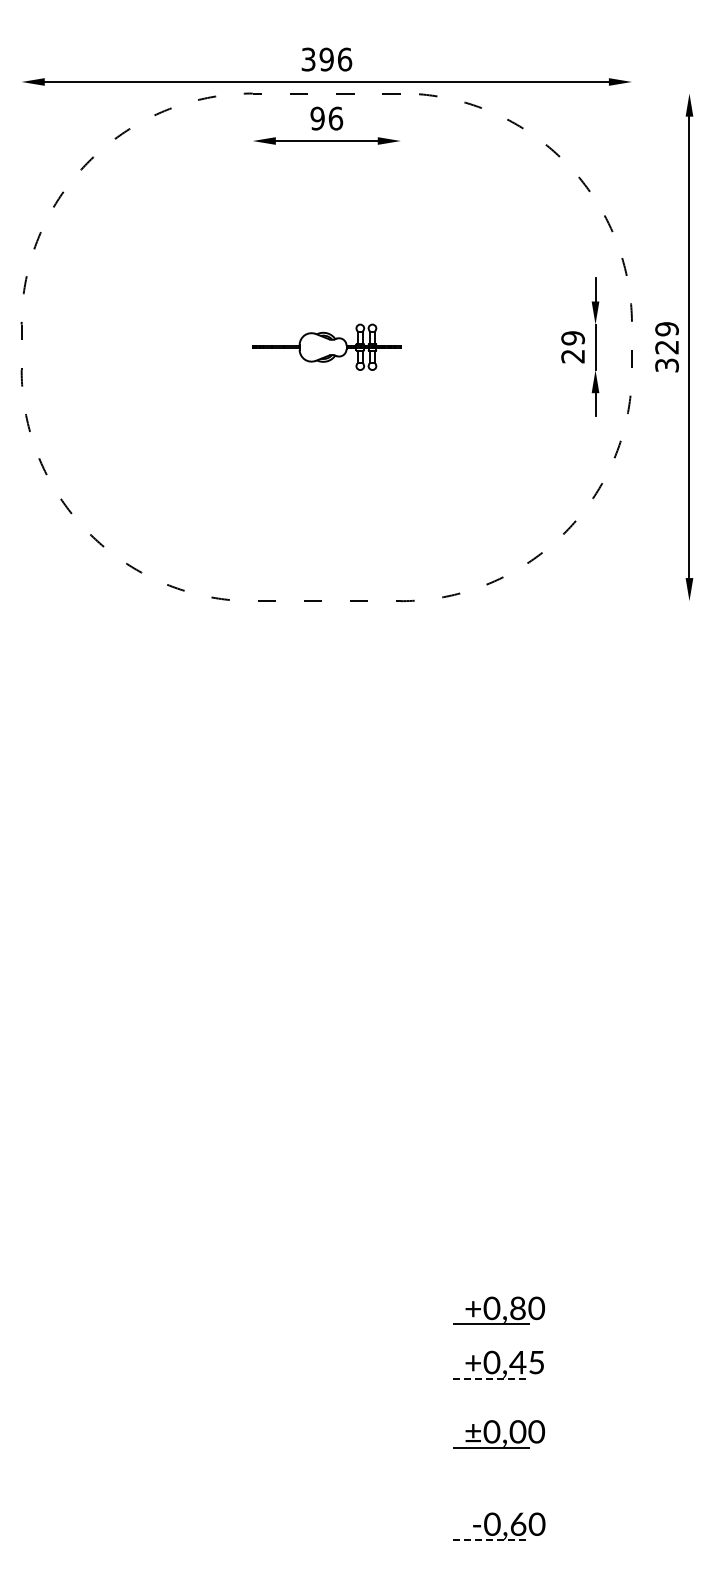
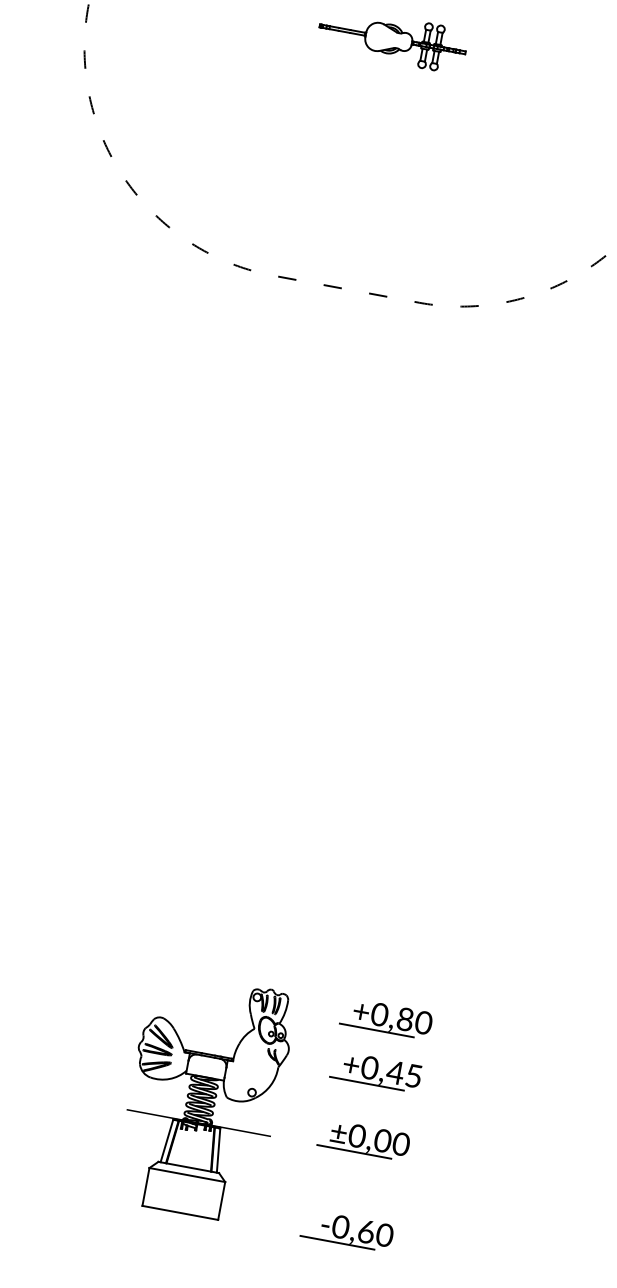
line: (491, 1378) -> (366, 1083), dashed -> solid
part: (334, 1421) -> (204, 1097), added
line: (491, 1540) -> (337, 1242), dashed -> solid

